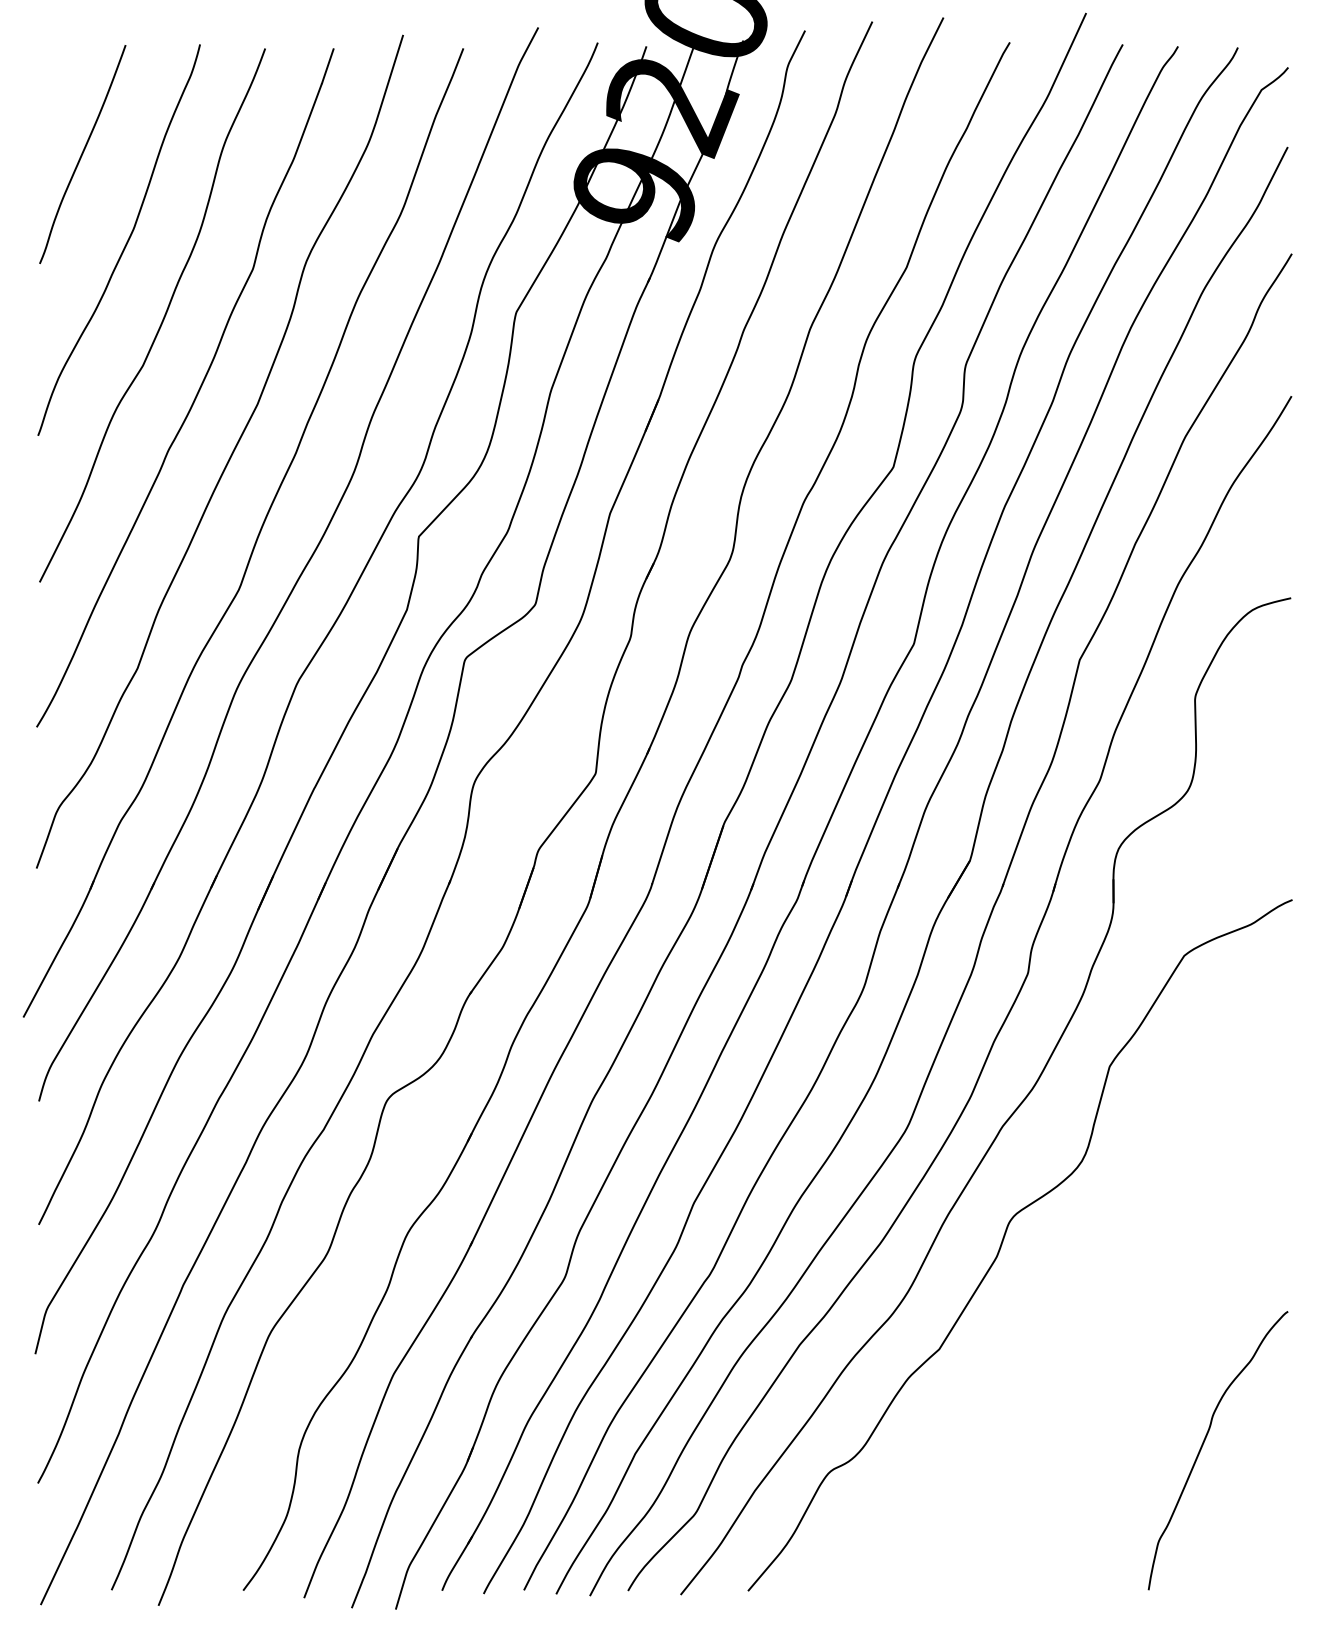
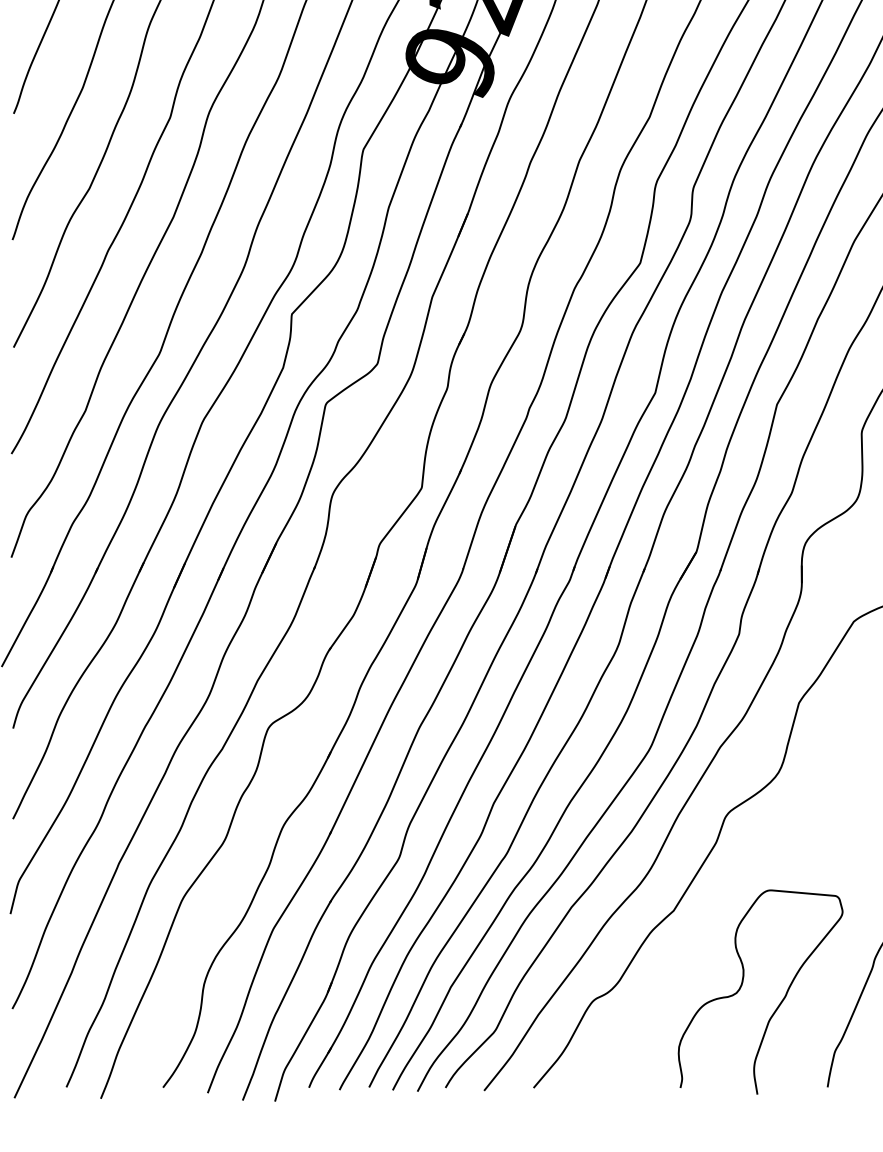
curve: (1032, 1451) -> (742, 985), added

